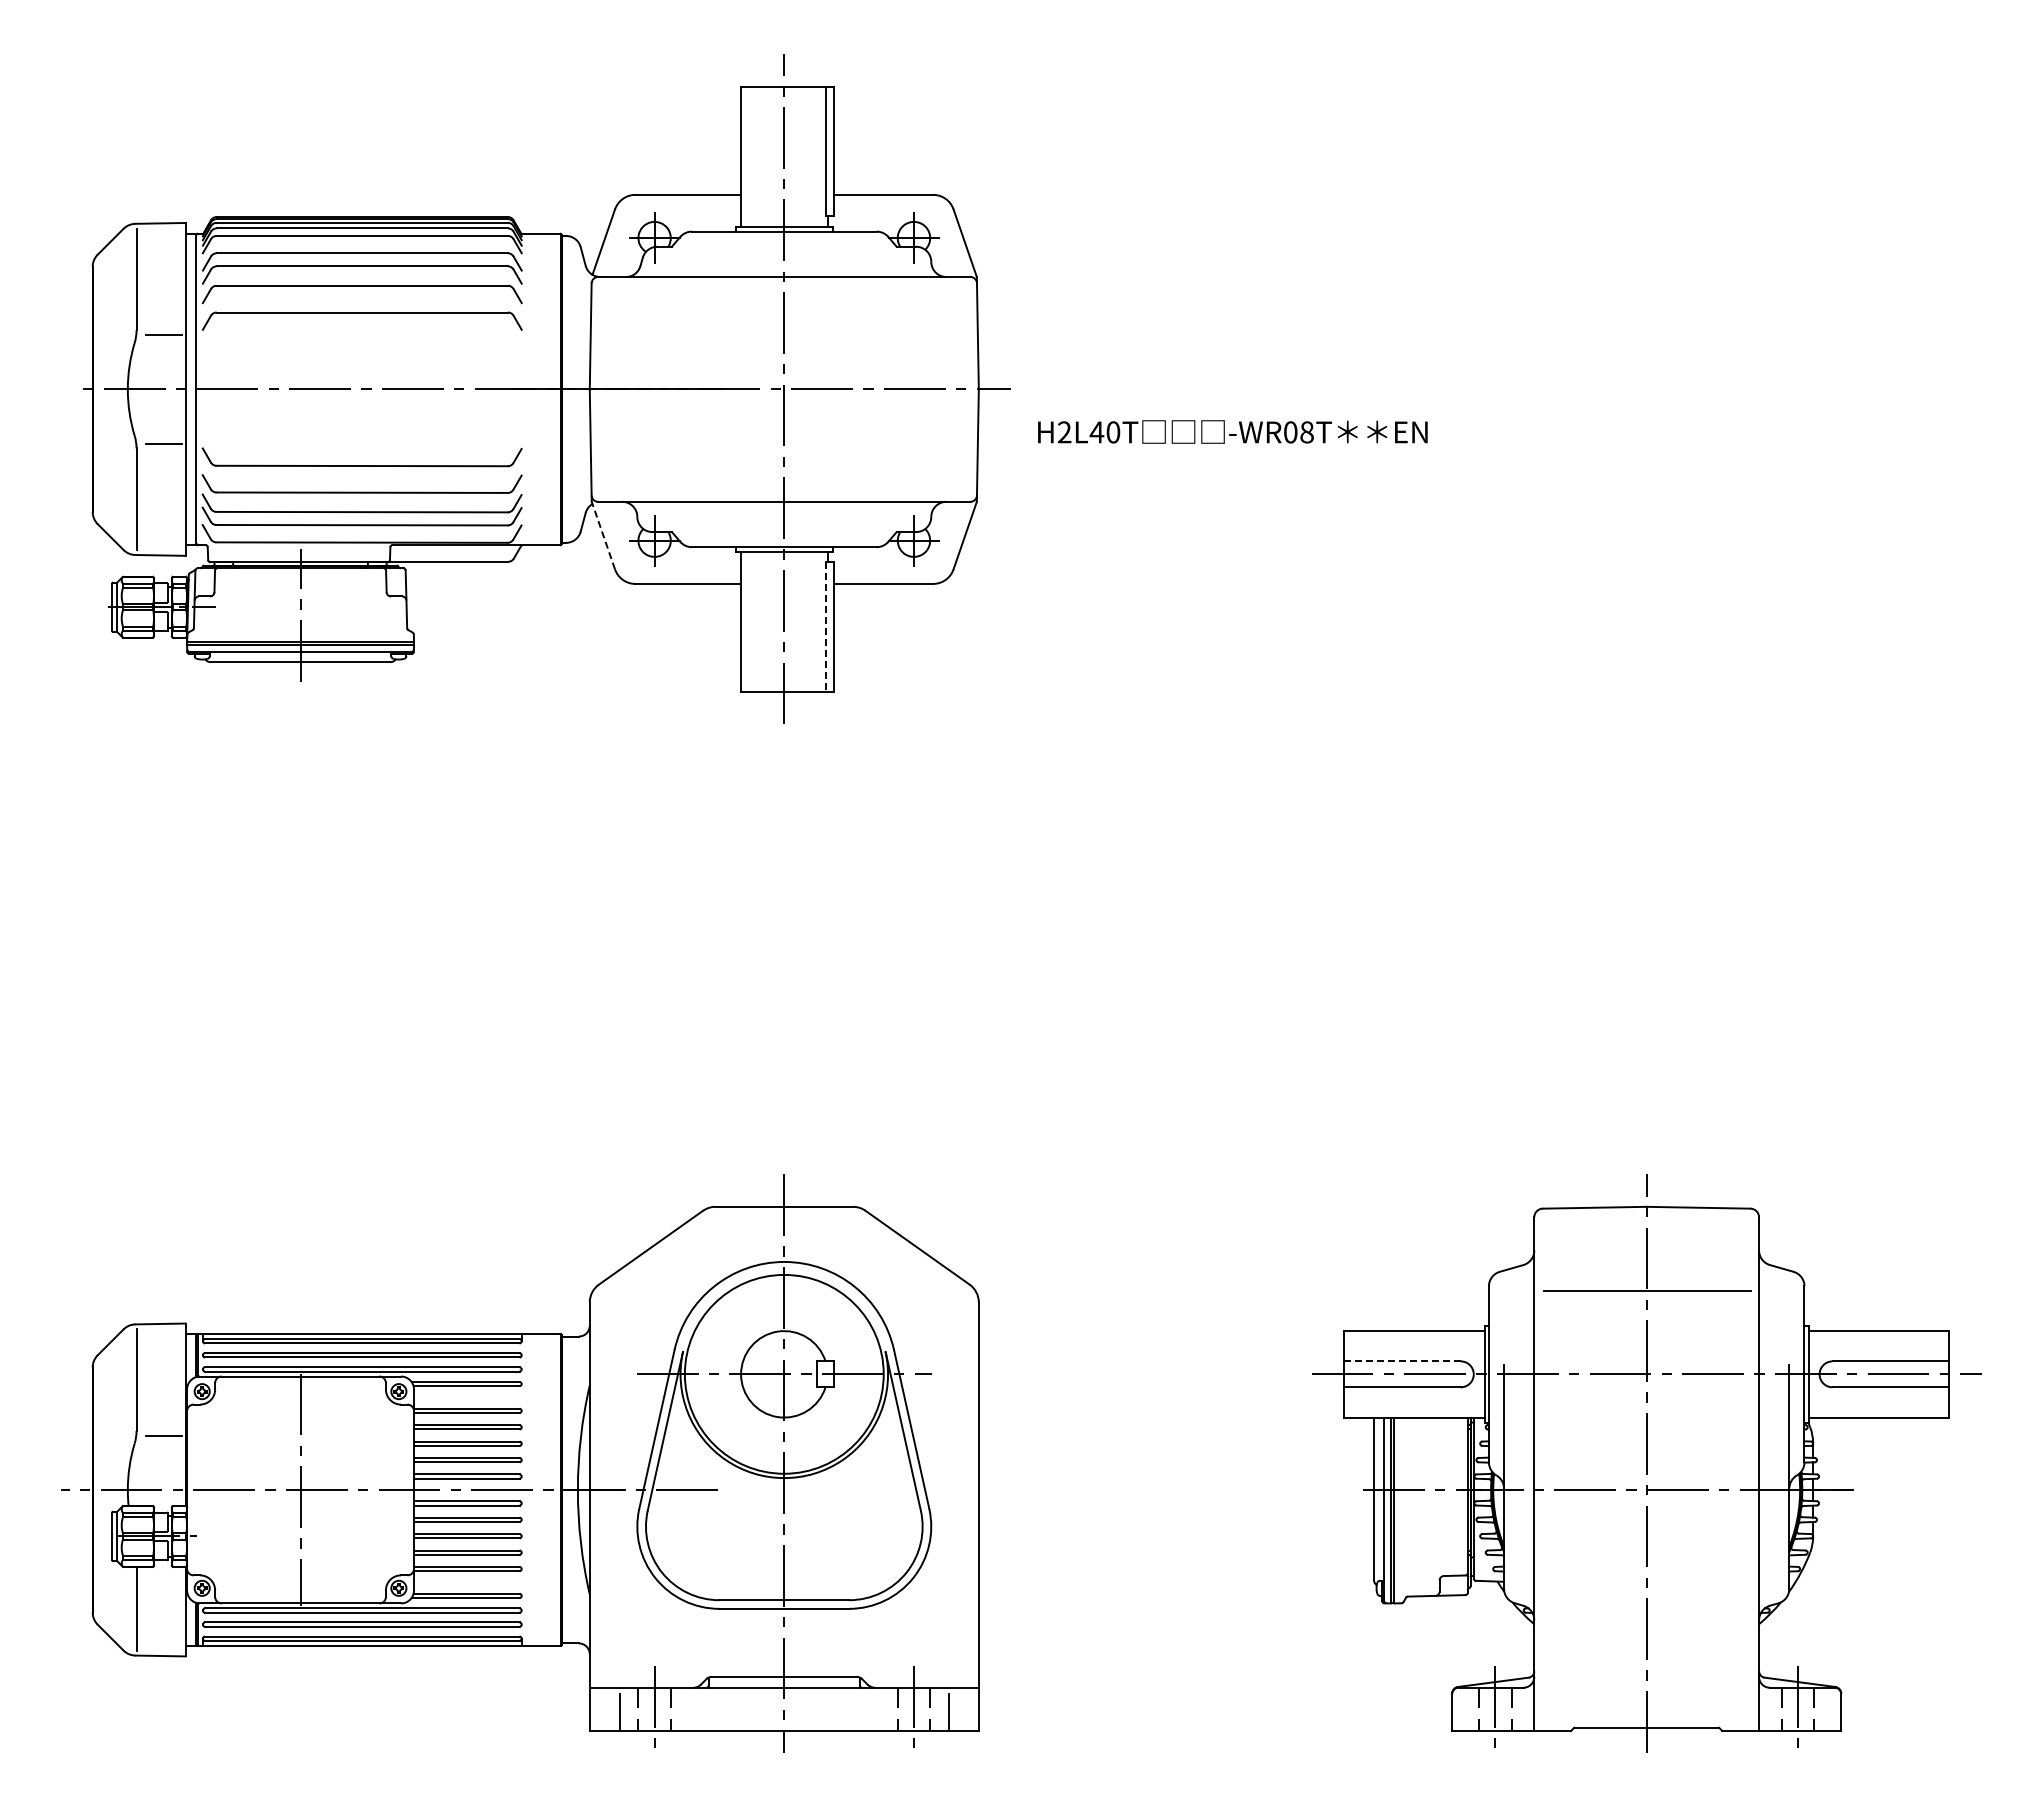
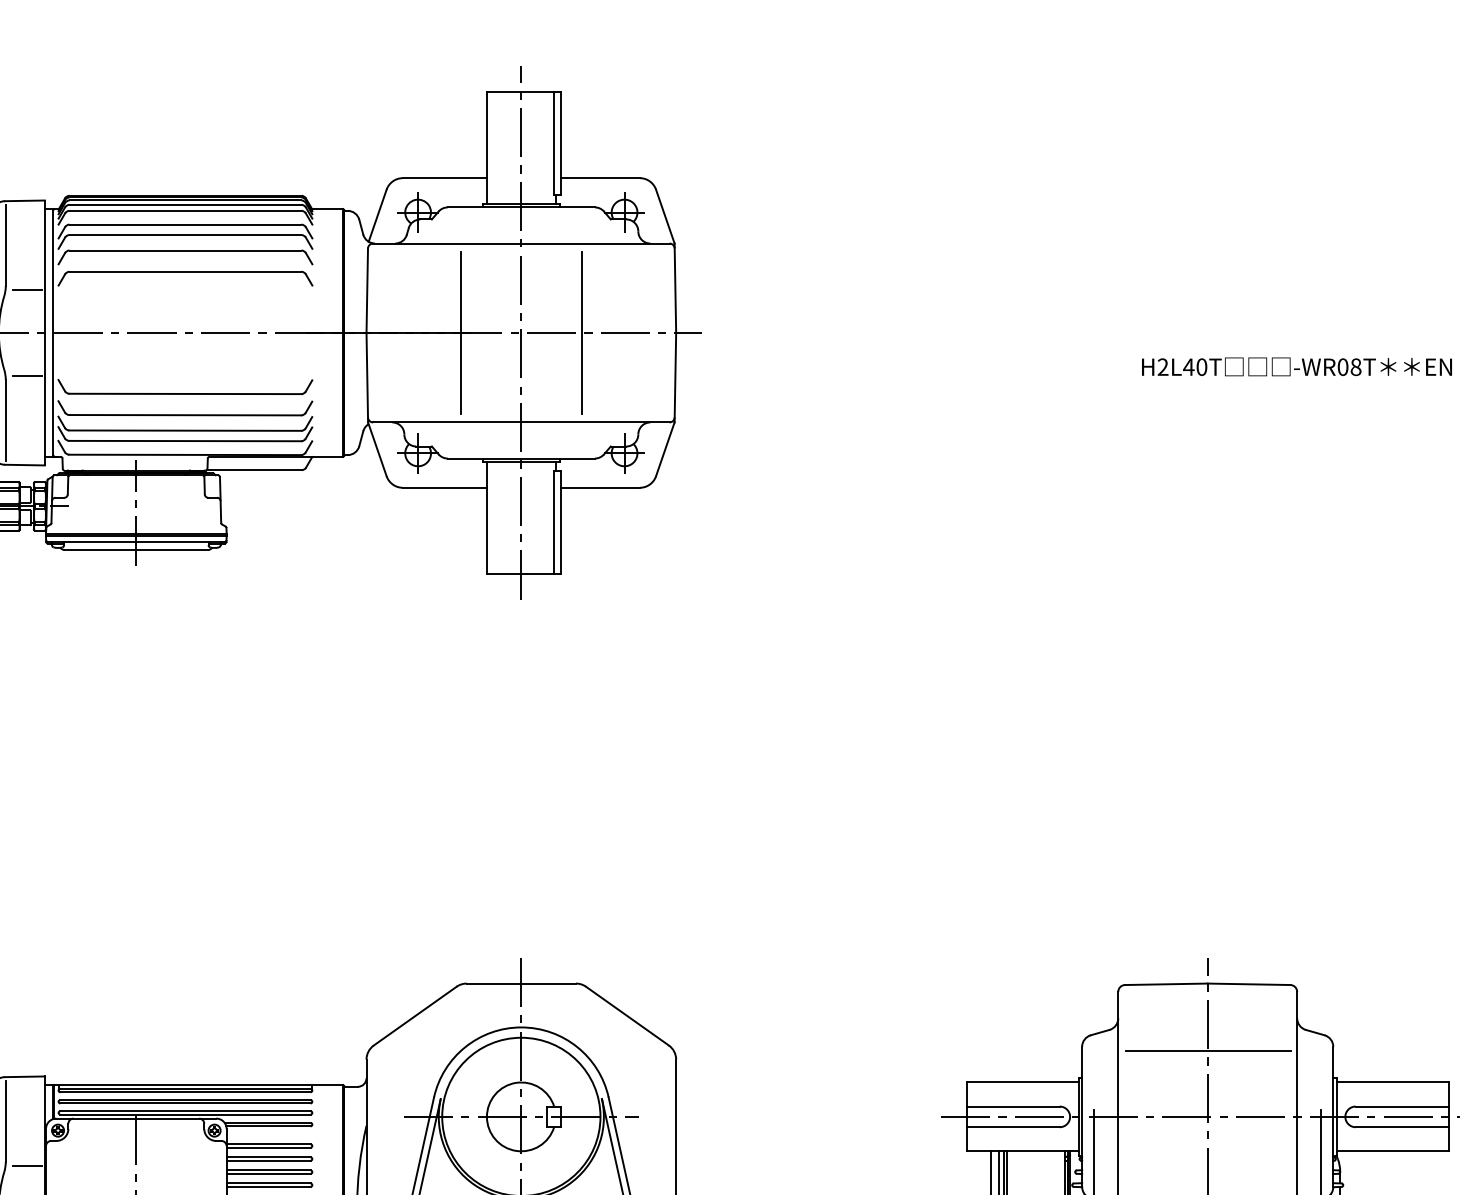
line: (708, 389) -> (461, 333), added
line: (859, 389) -> (581, 333), added
text: (1232, 431) -> (1296, 366), moved
line: (603, 535) -> (377, 449), dashed -> solid
line: (825, 627) -> (554, 522), dashed -> solid
line: (1401, 1361) -> (1012, 1106), dashed -> solid

